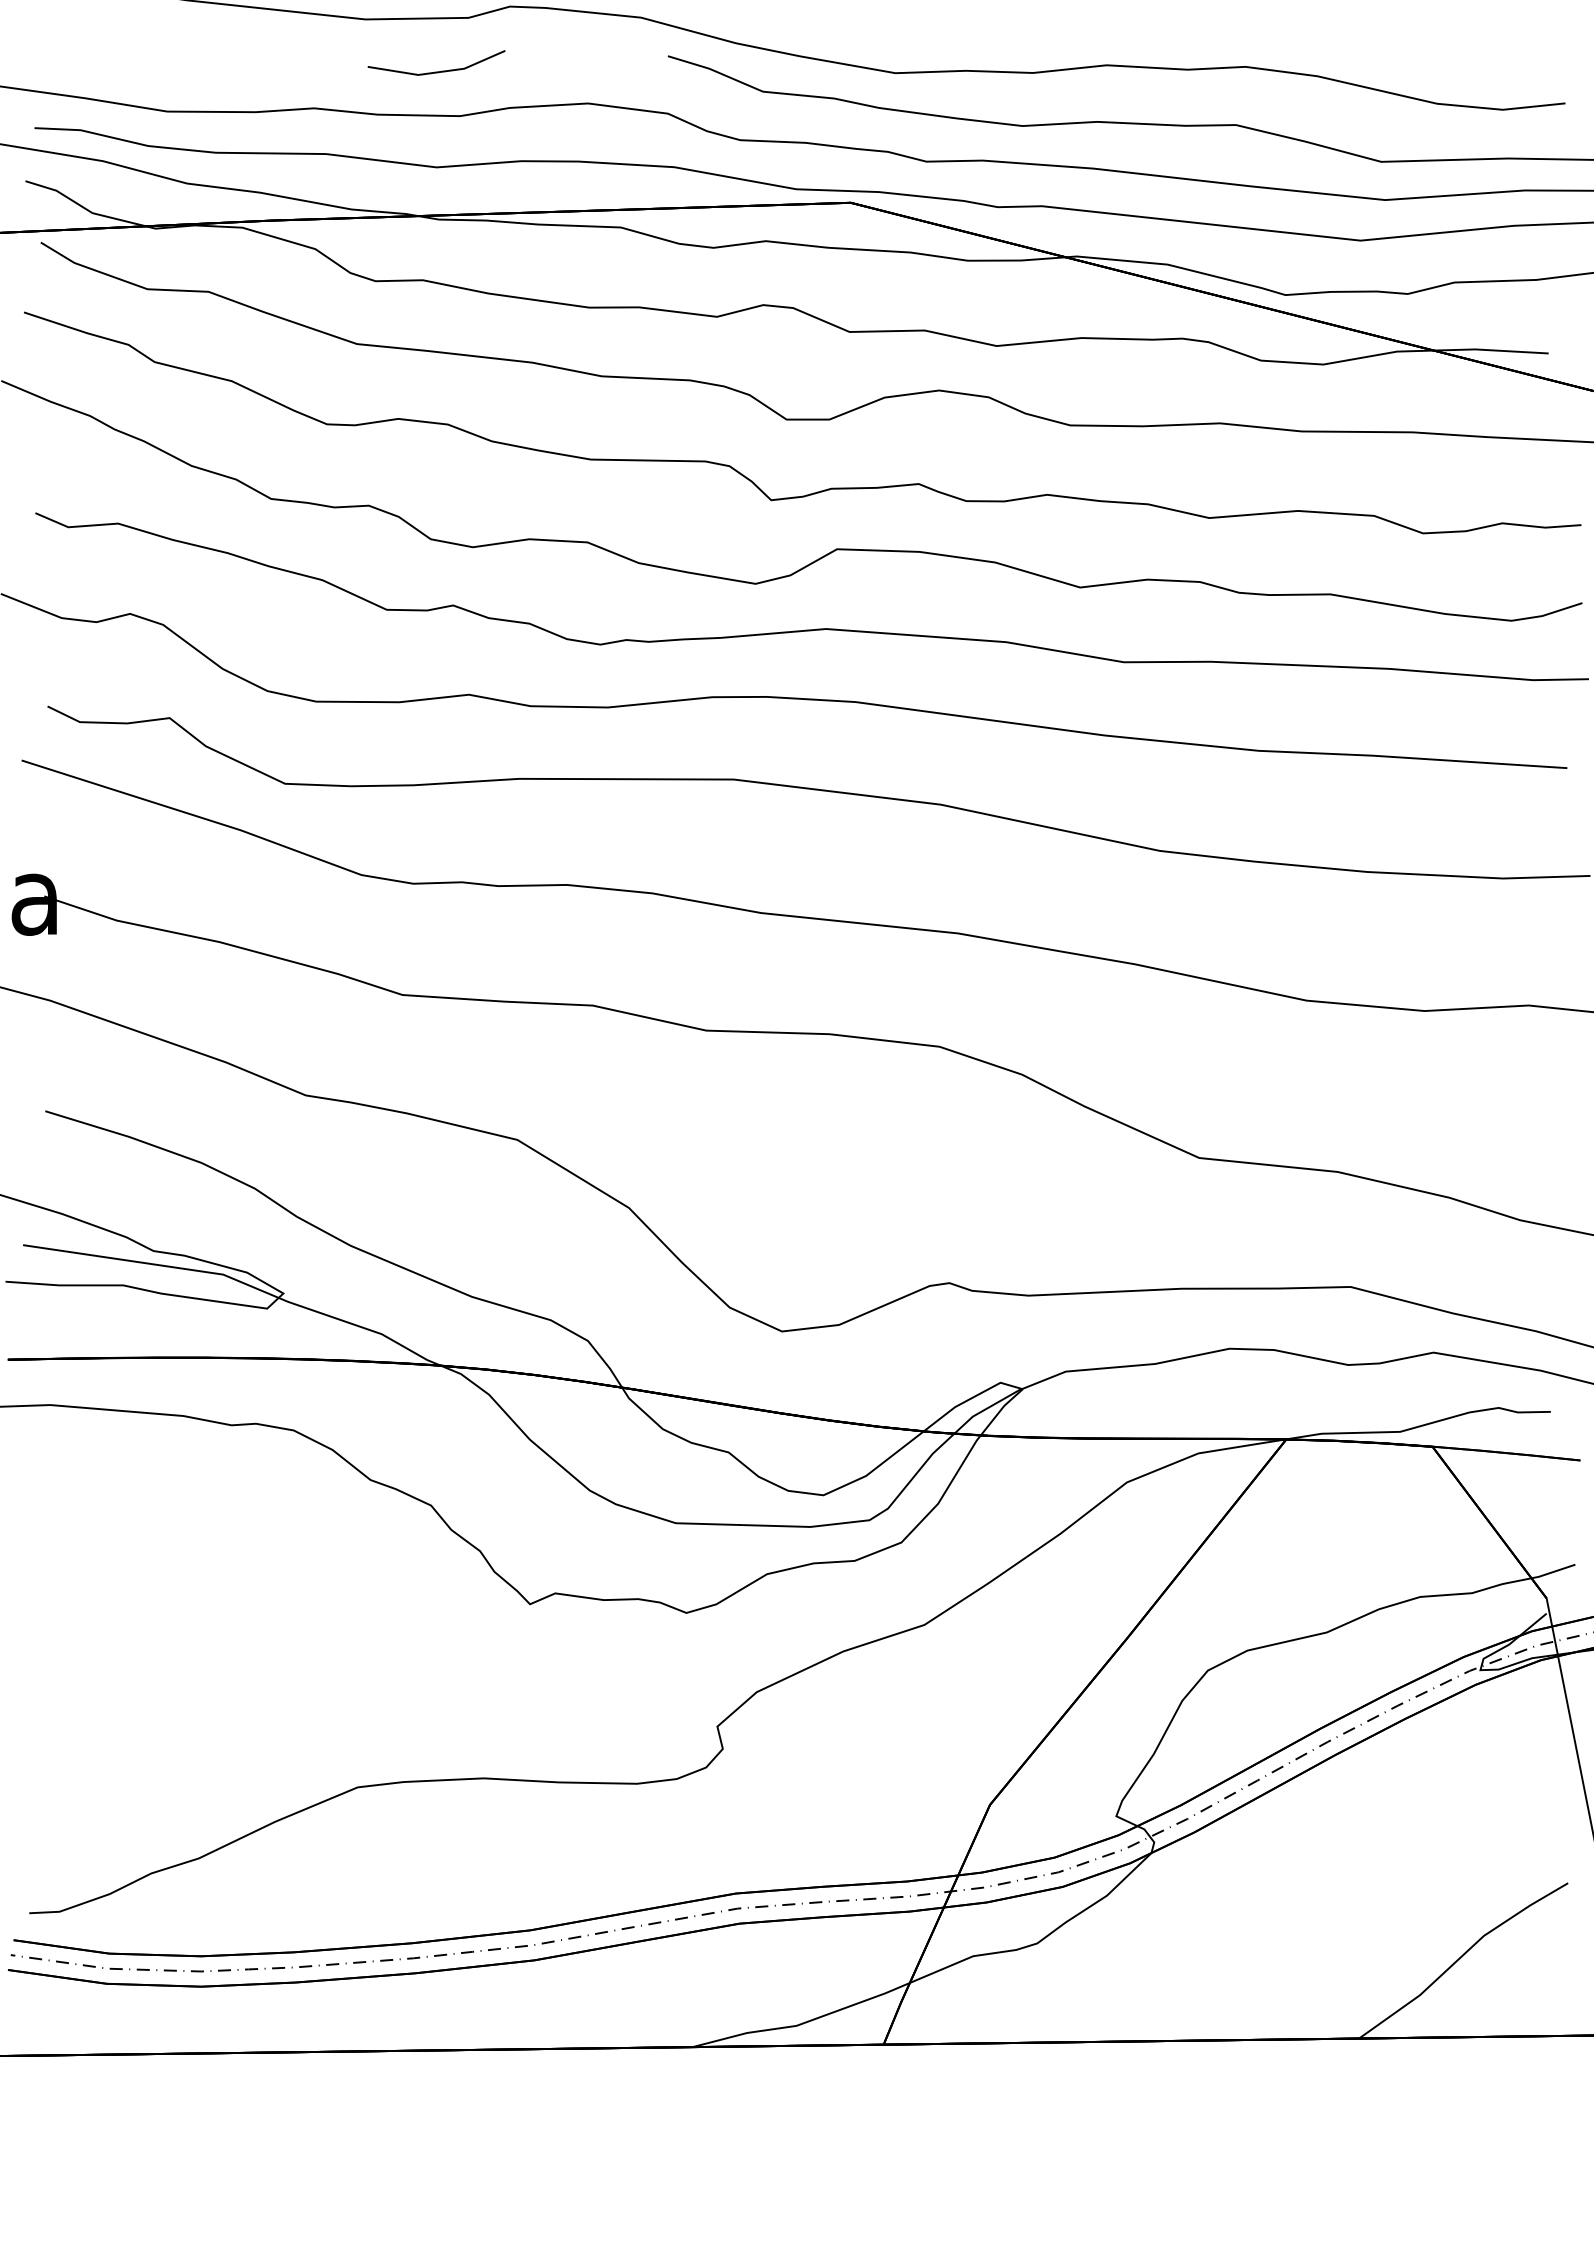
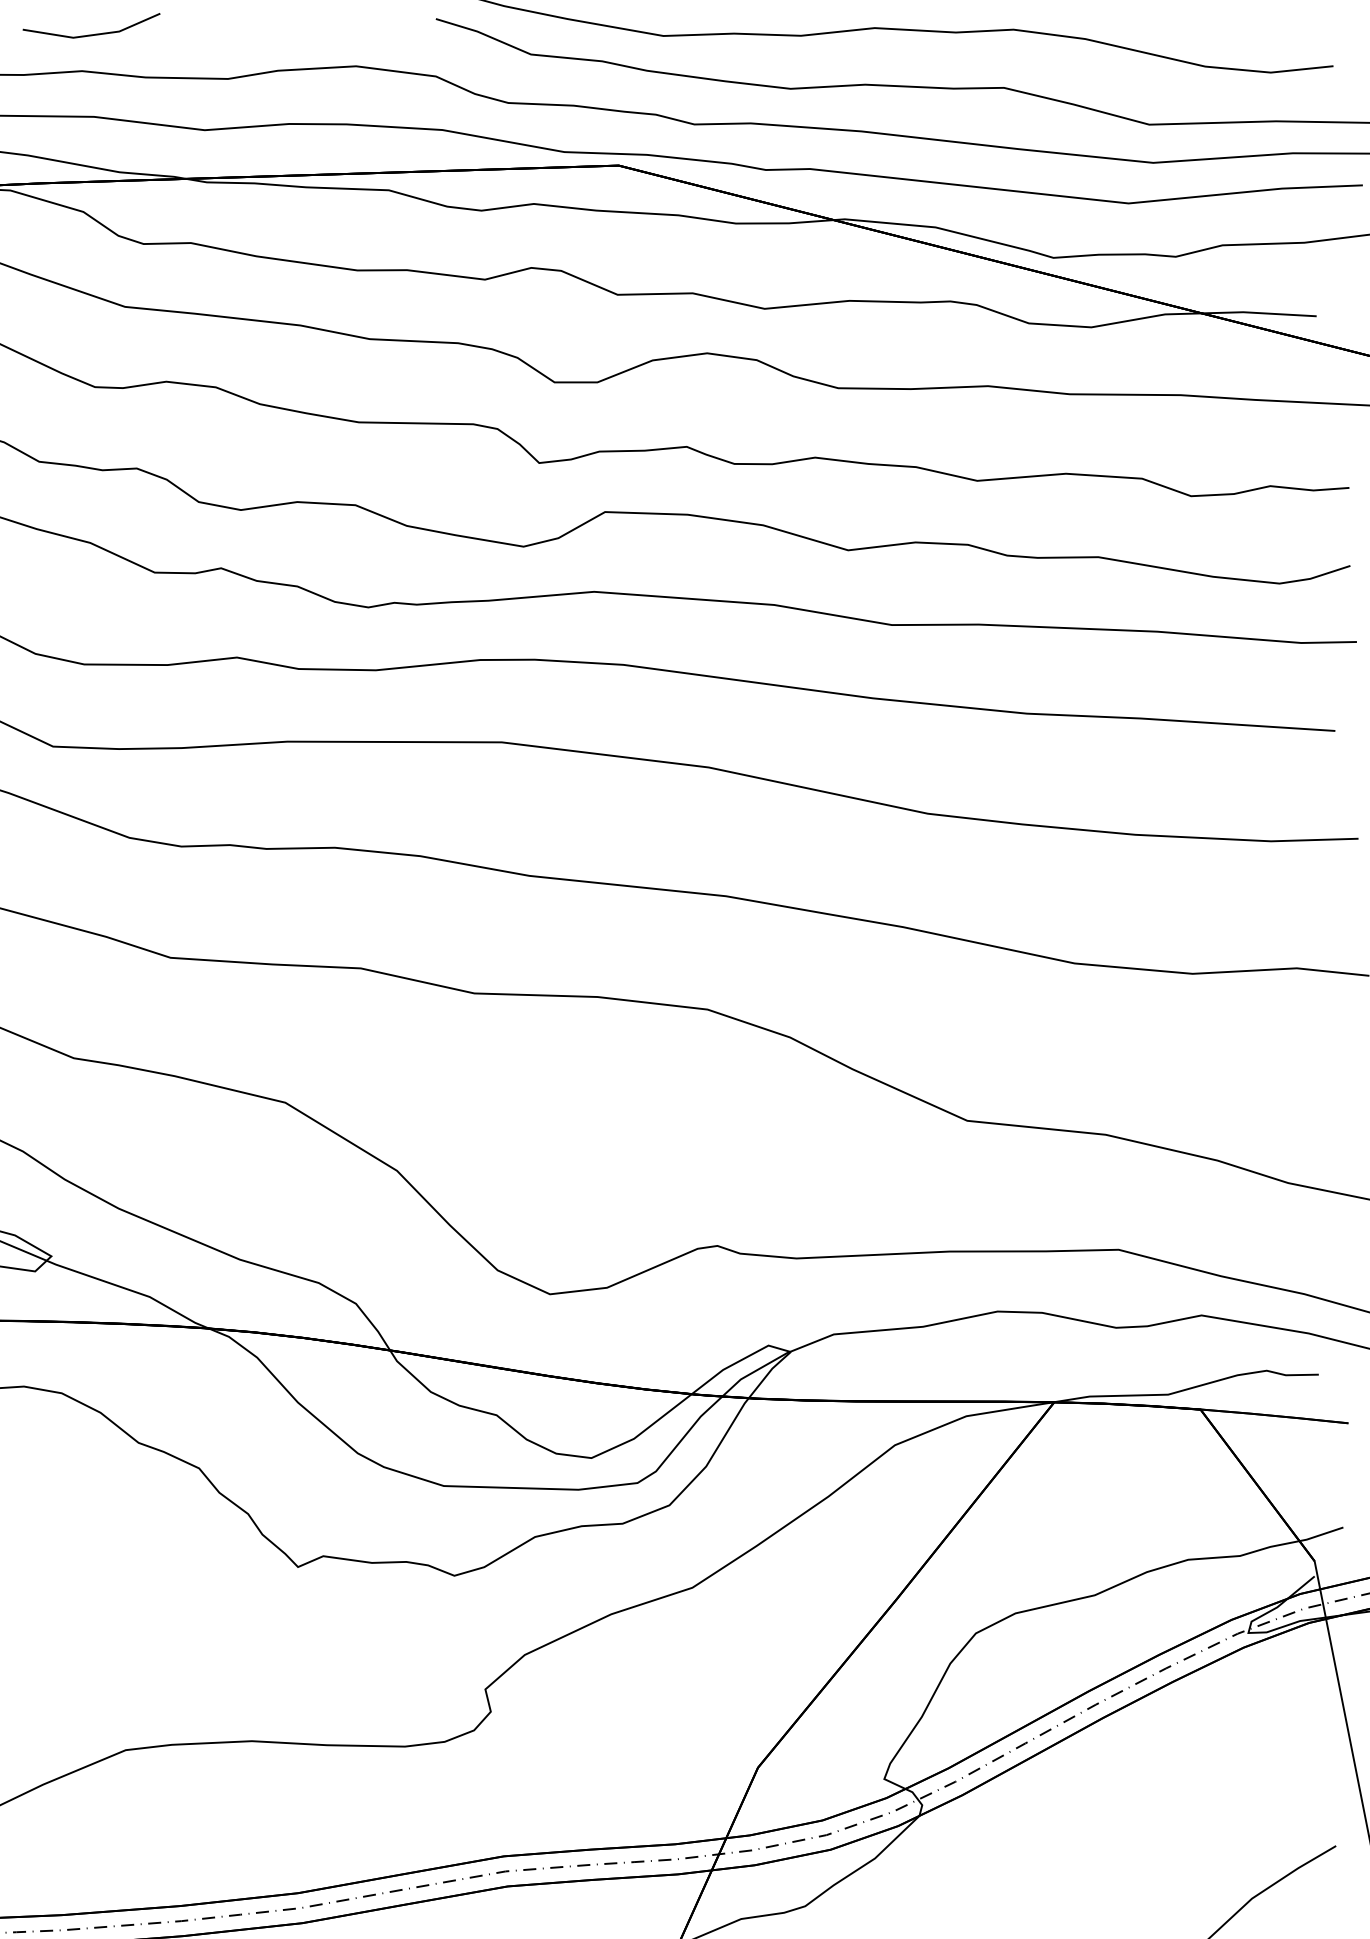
line: (436, 71) -> (91, 34), moved

